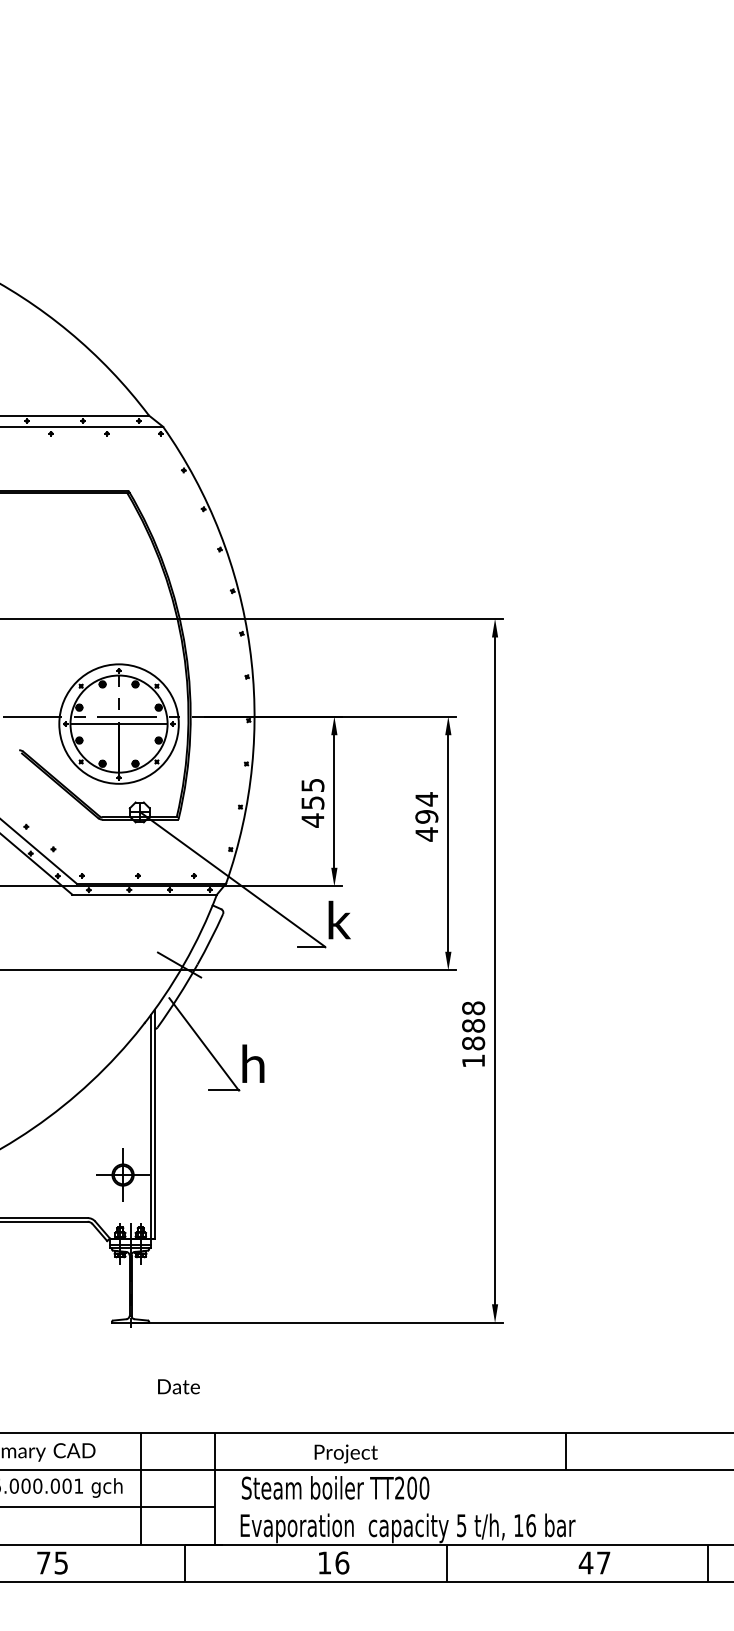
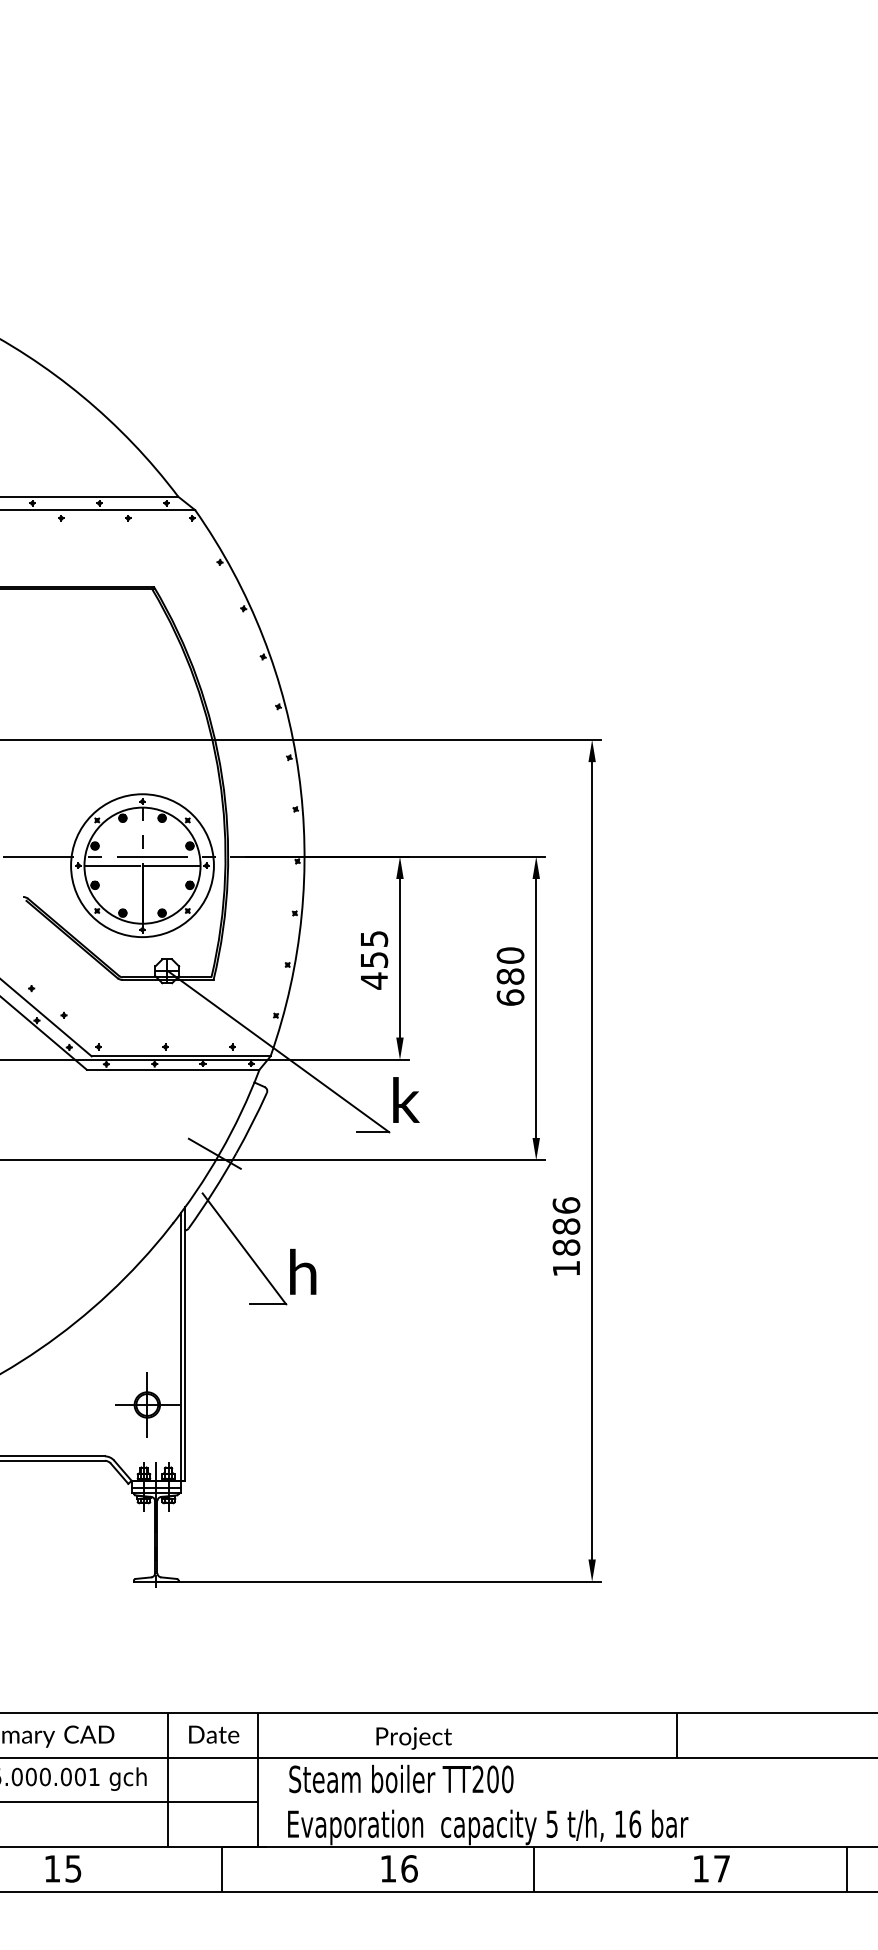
text: (426, 816) -> (510, 976), 494 -> 680
text: (473, 1008) -> (566, 1205), 1888 -> 1886
text: (178, 1386) -> (213, 1734), moved
text: (43, 1562) -> (52, 1868), 75 -> 15
text: (585, 1562) -> (700, 1868), 47 -> 17

